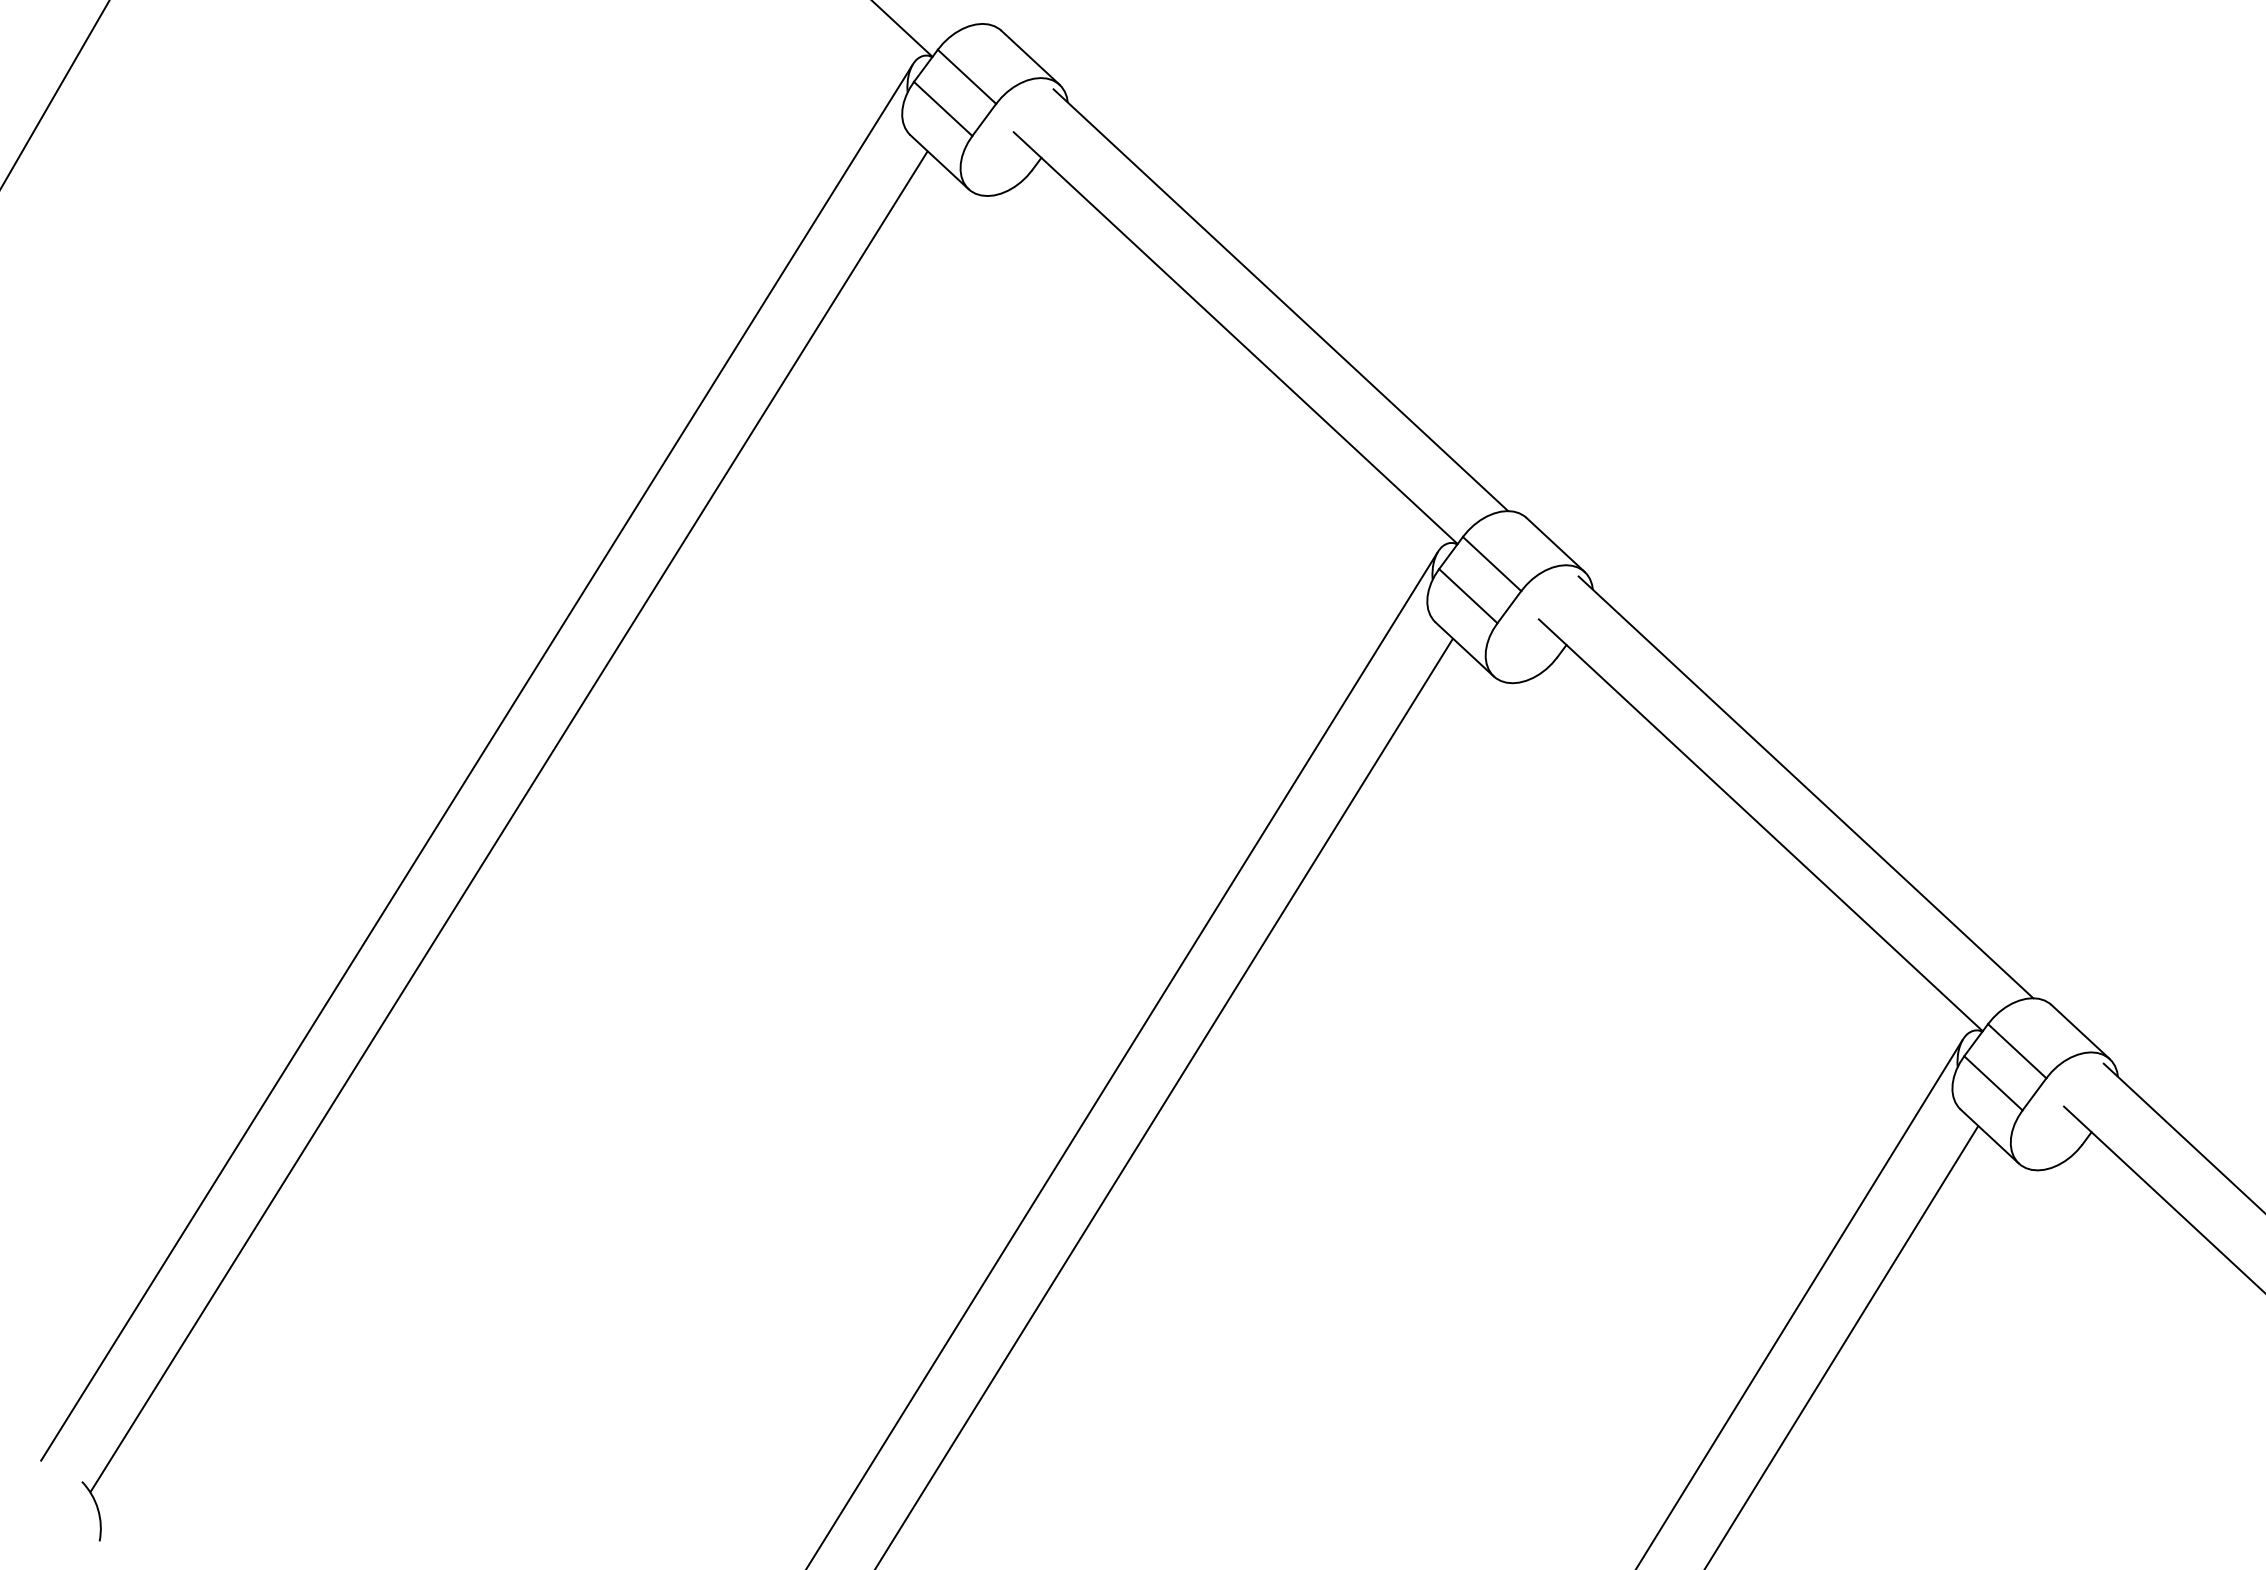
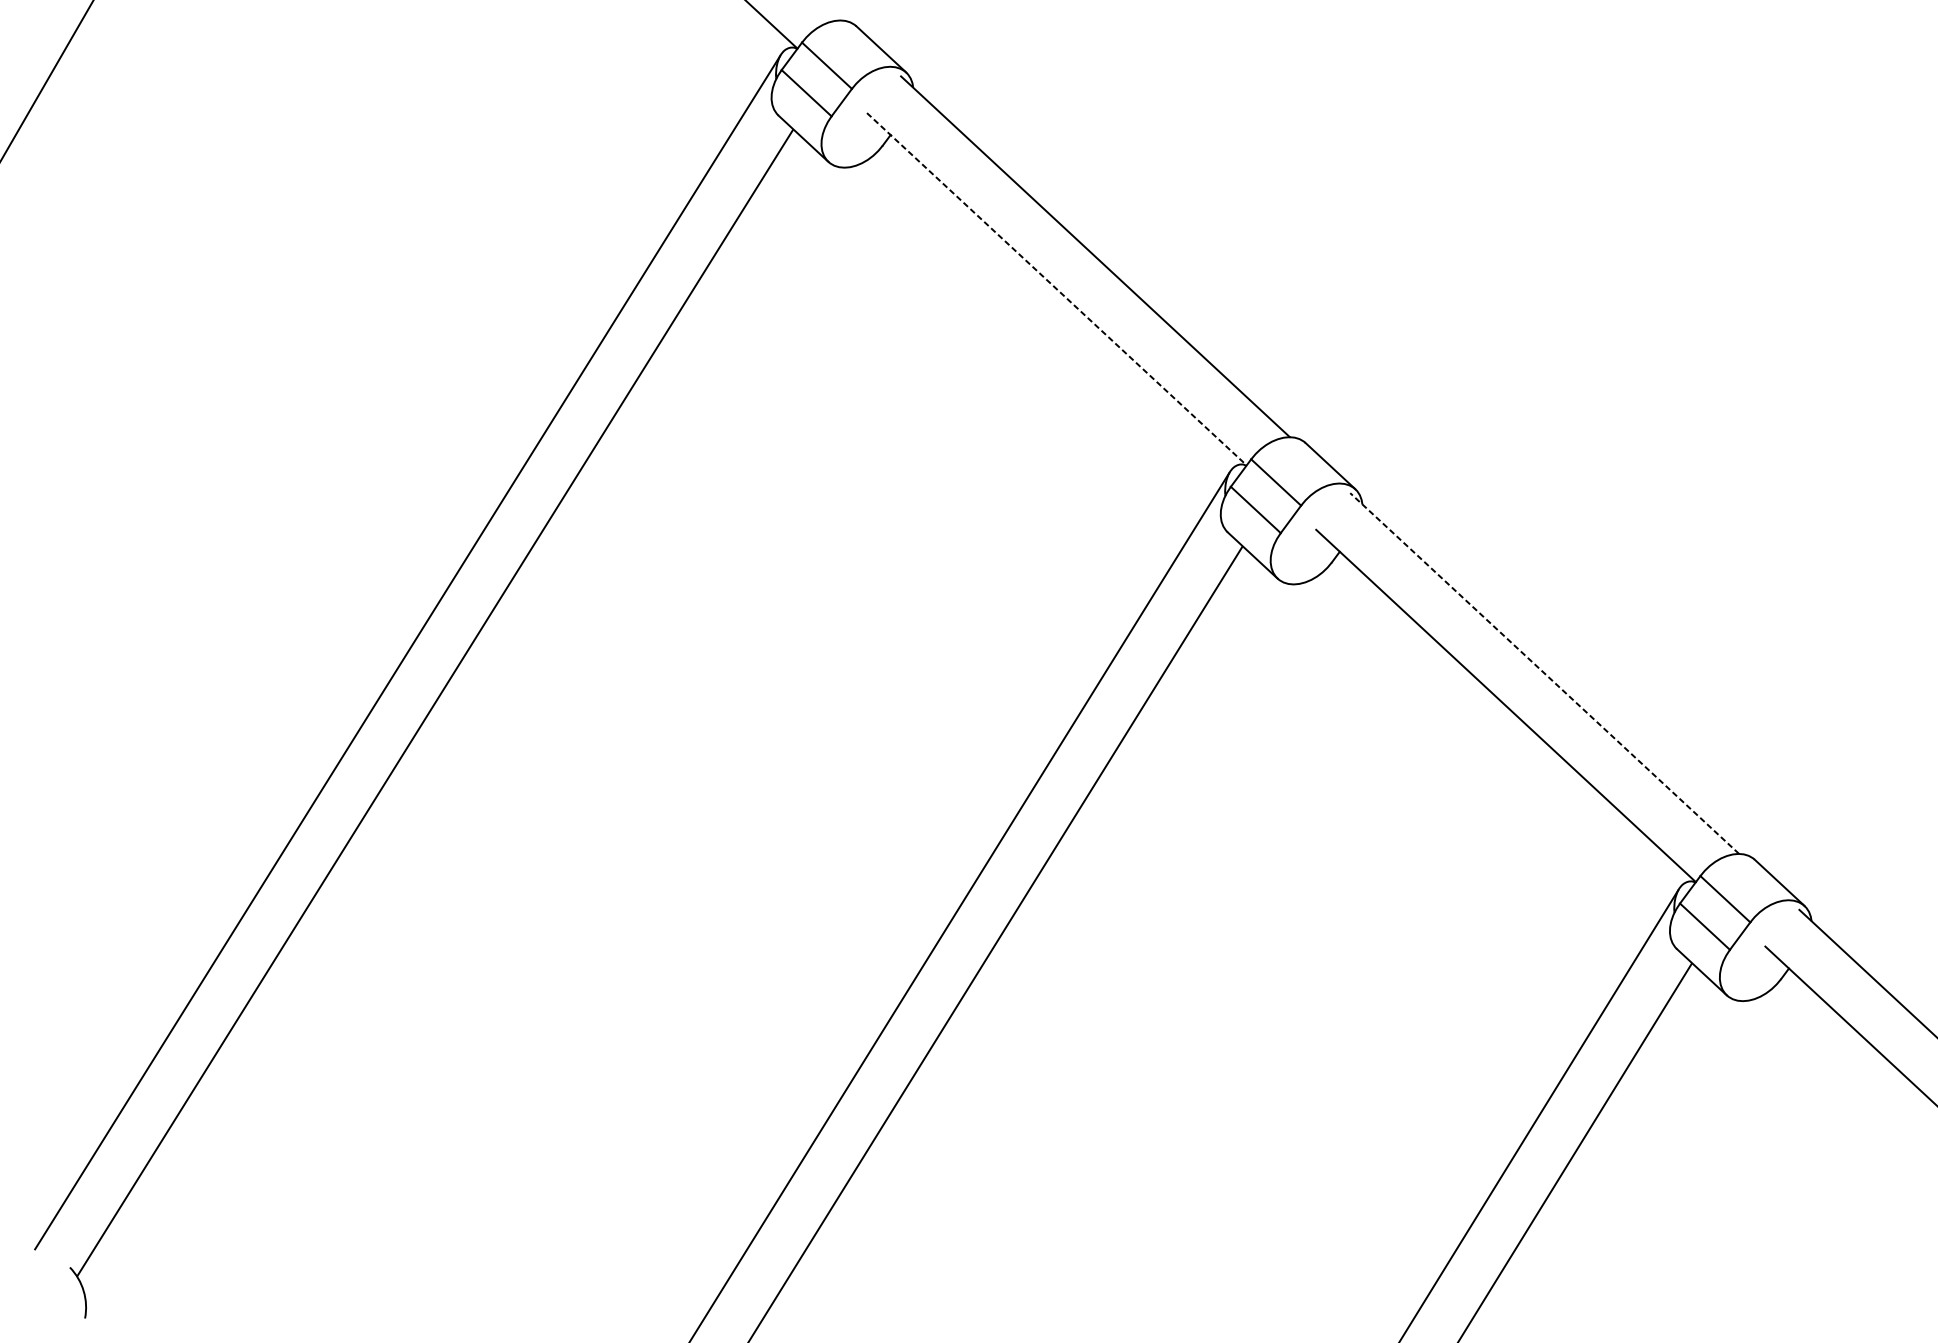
line: (1235, 338) -> (1056, 289), solid -> dashed
line: (1805, 787) -> (1544, 673), solid -> dashed

